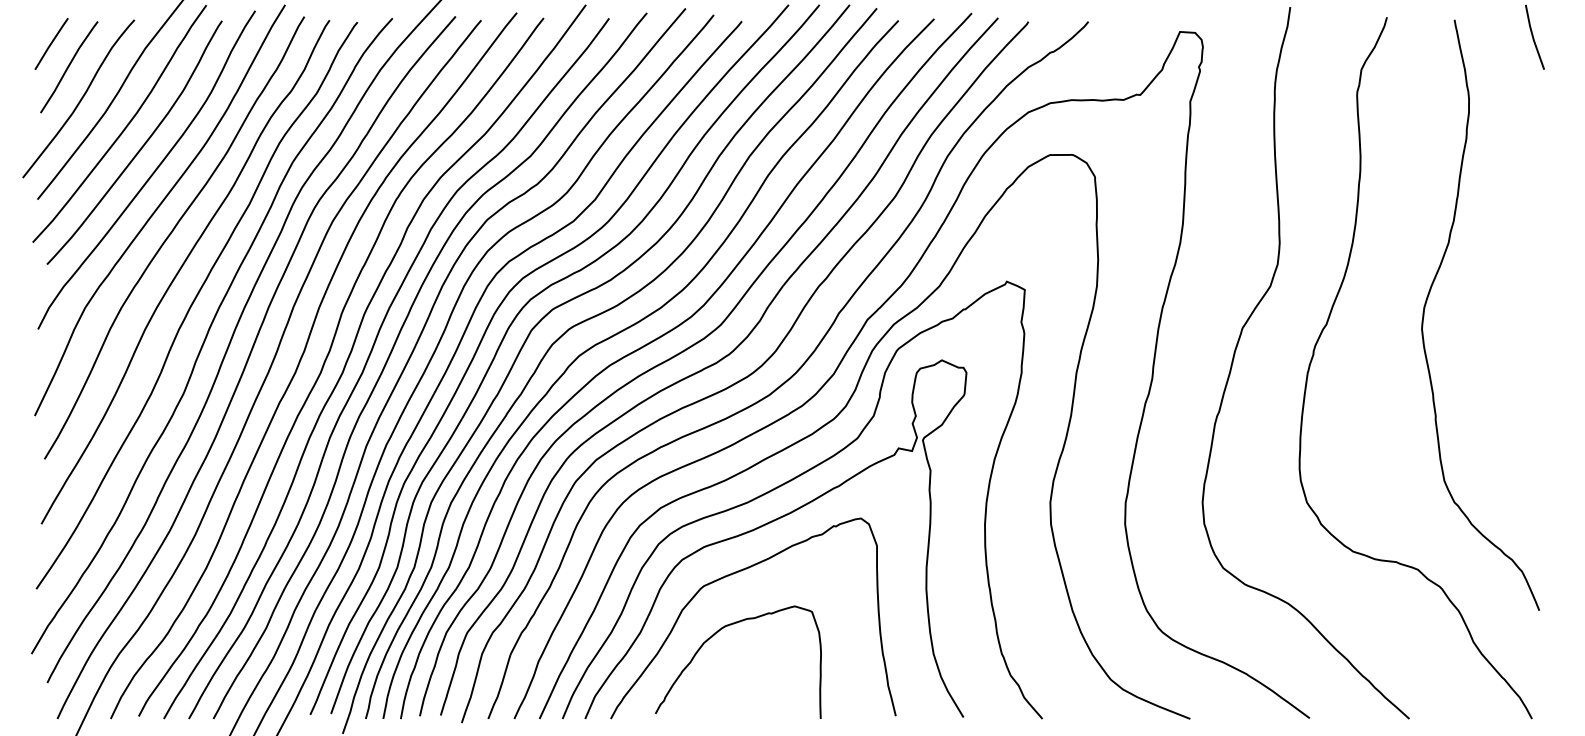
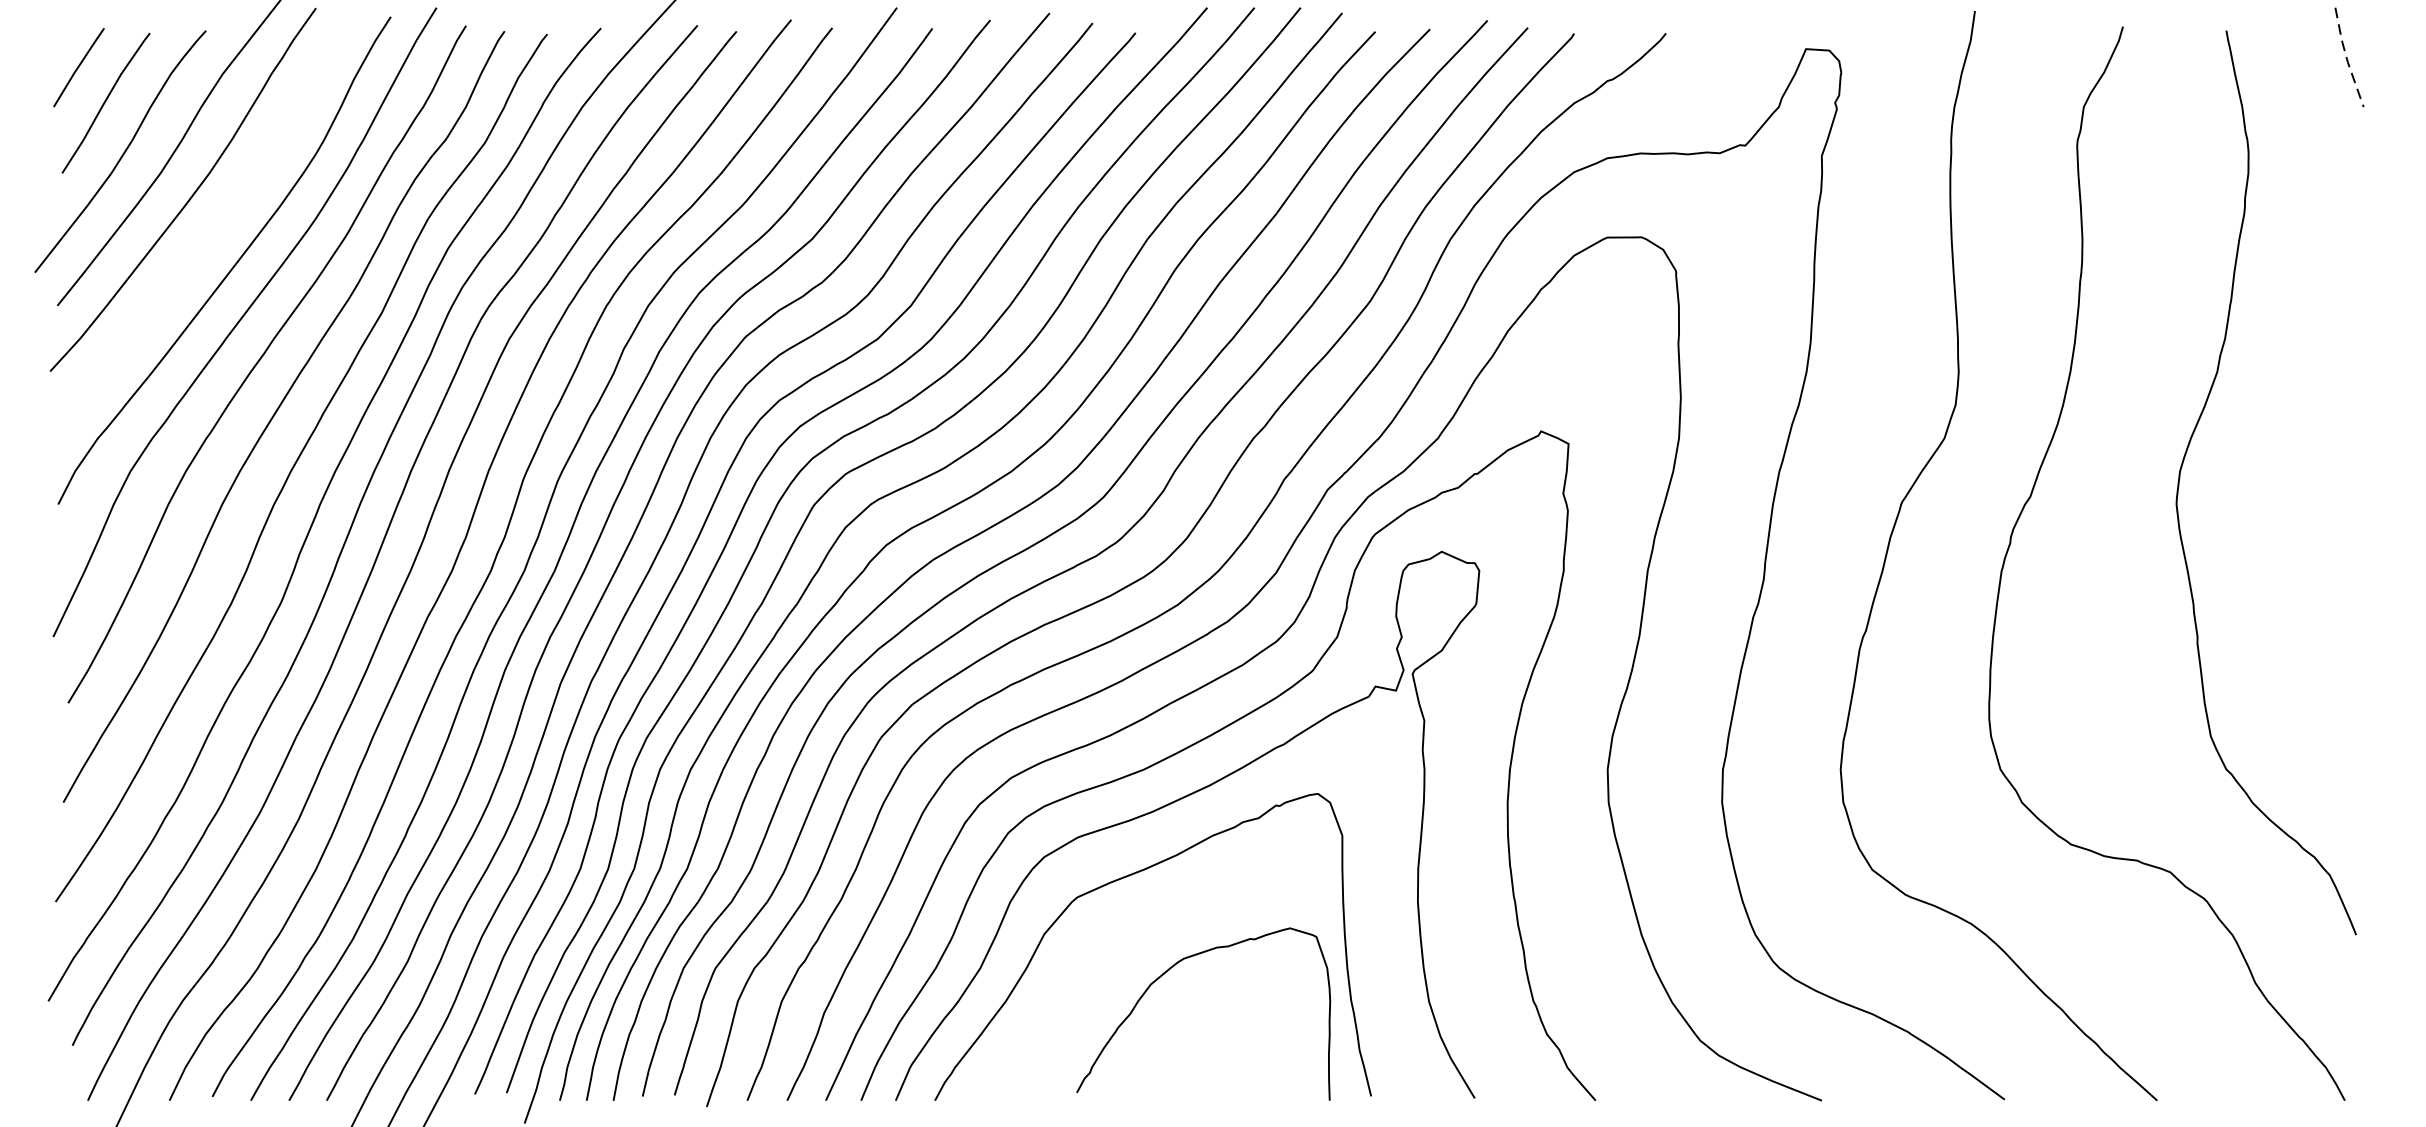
line: (1533, 37) -> (2347, 57), solid -> dashed
curve: (141, 146) -> (216, 224), removed
curve: (718, 632) -> (1173, 968), moved

